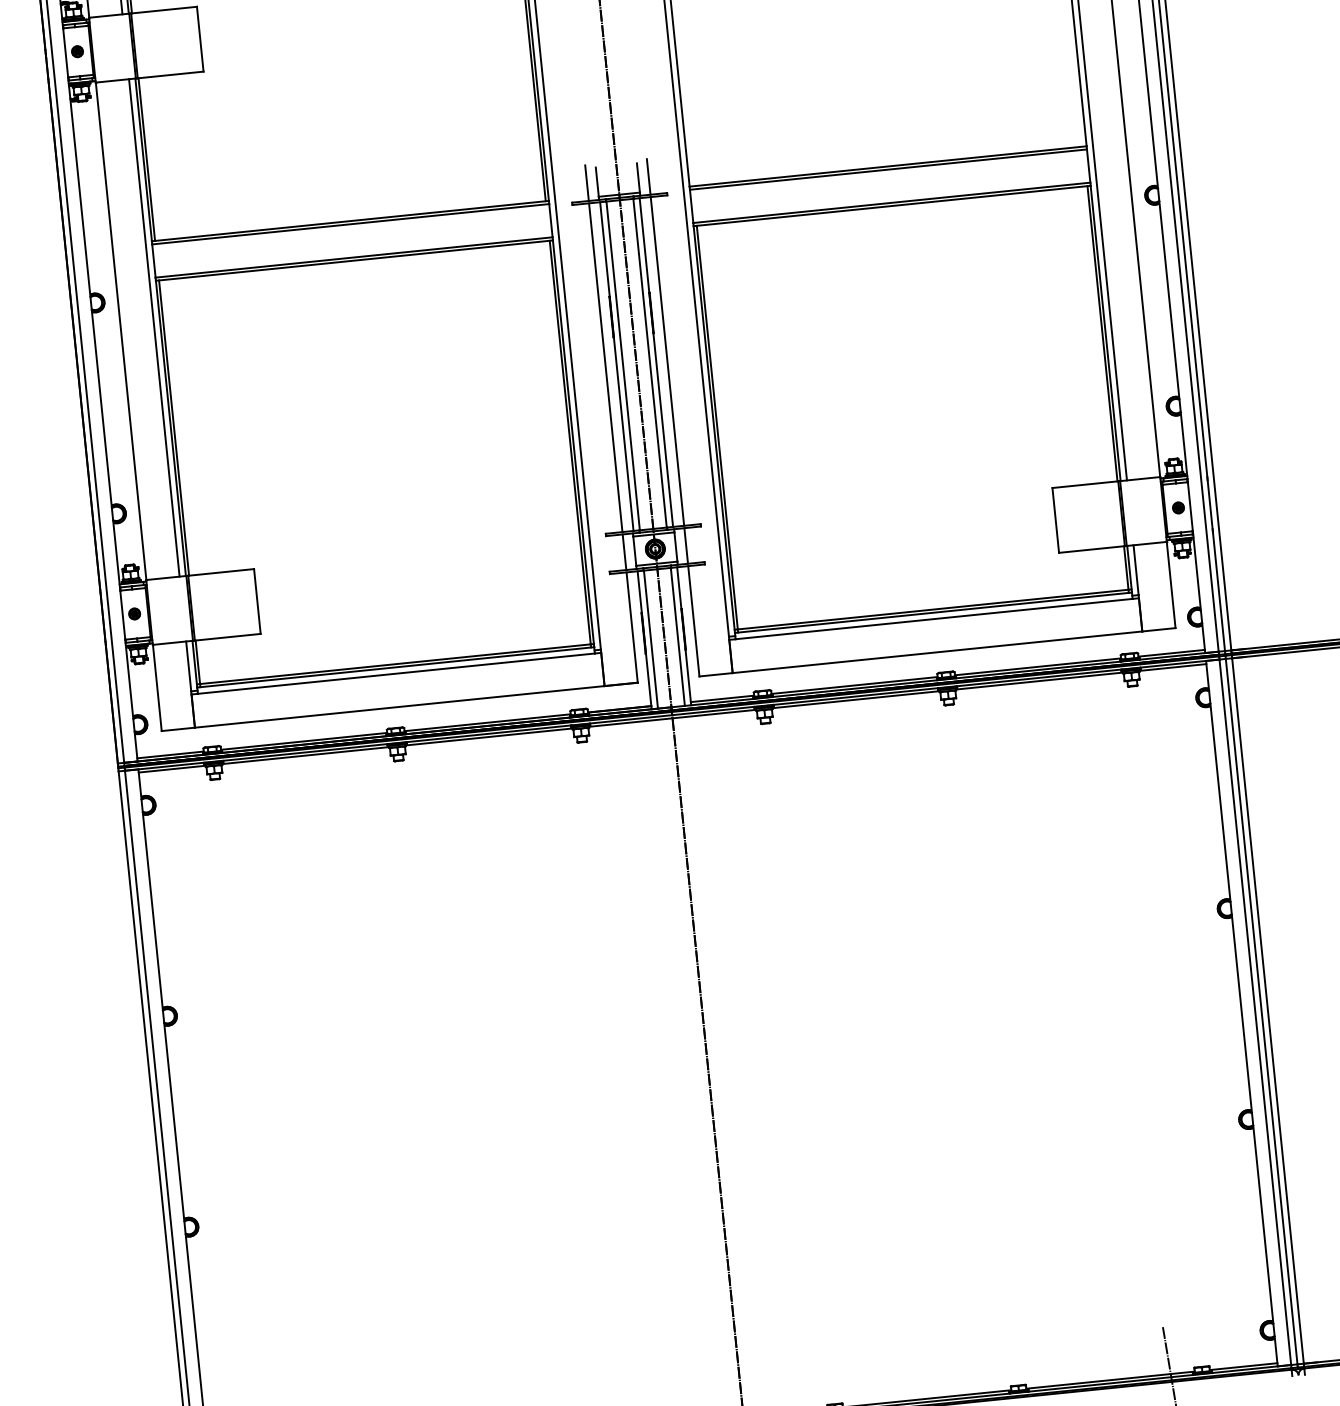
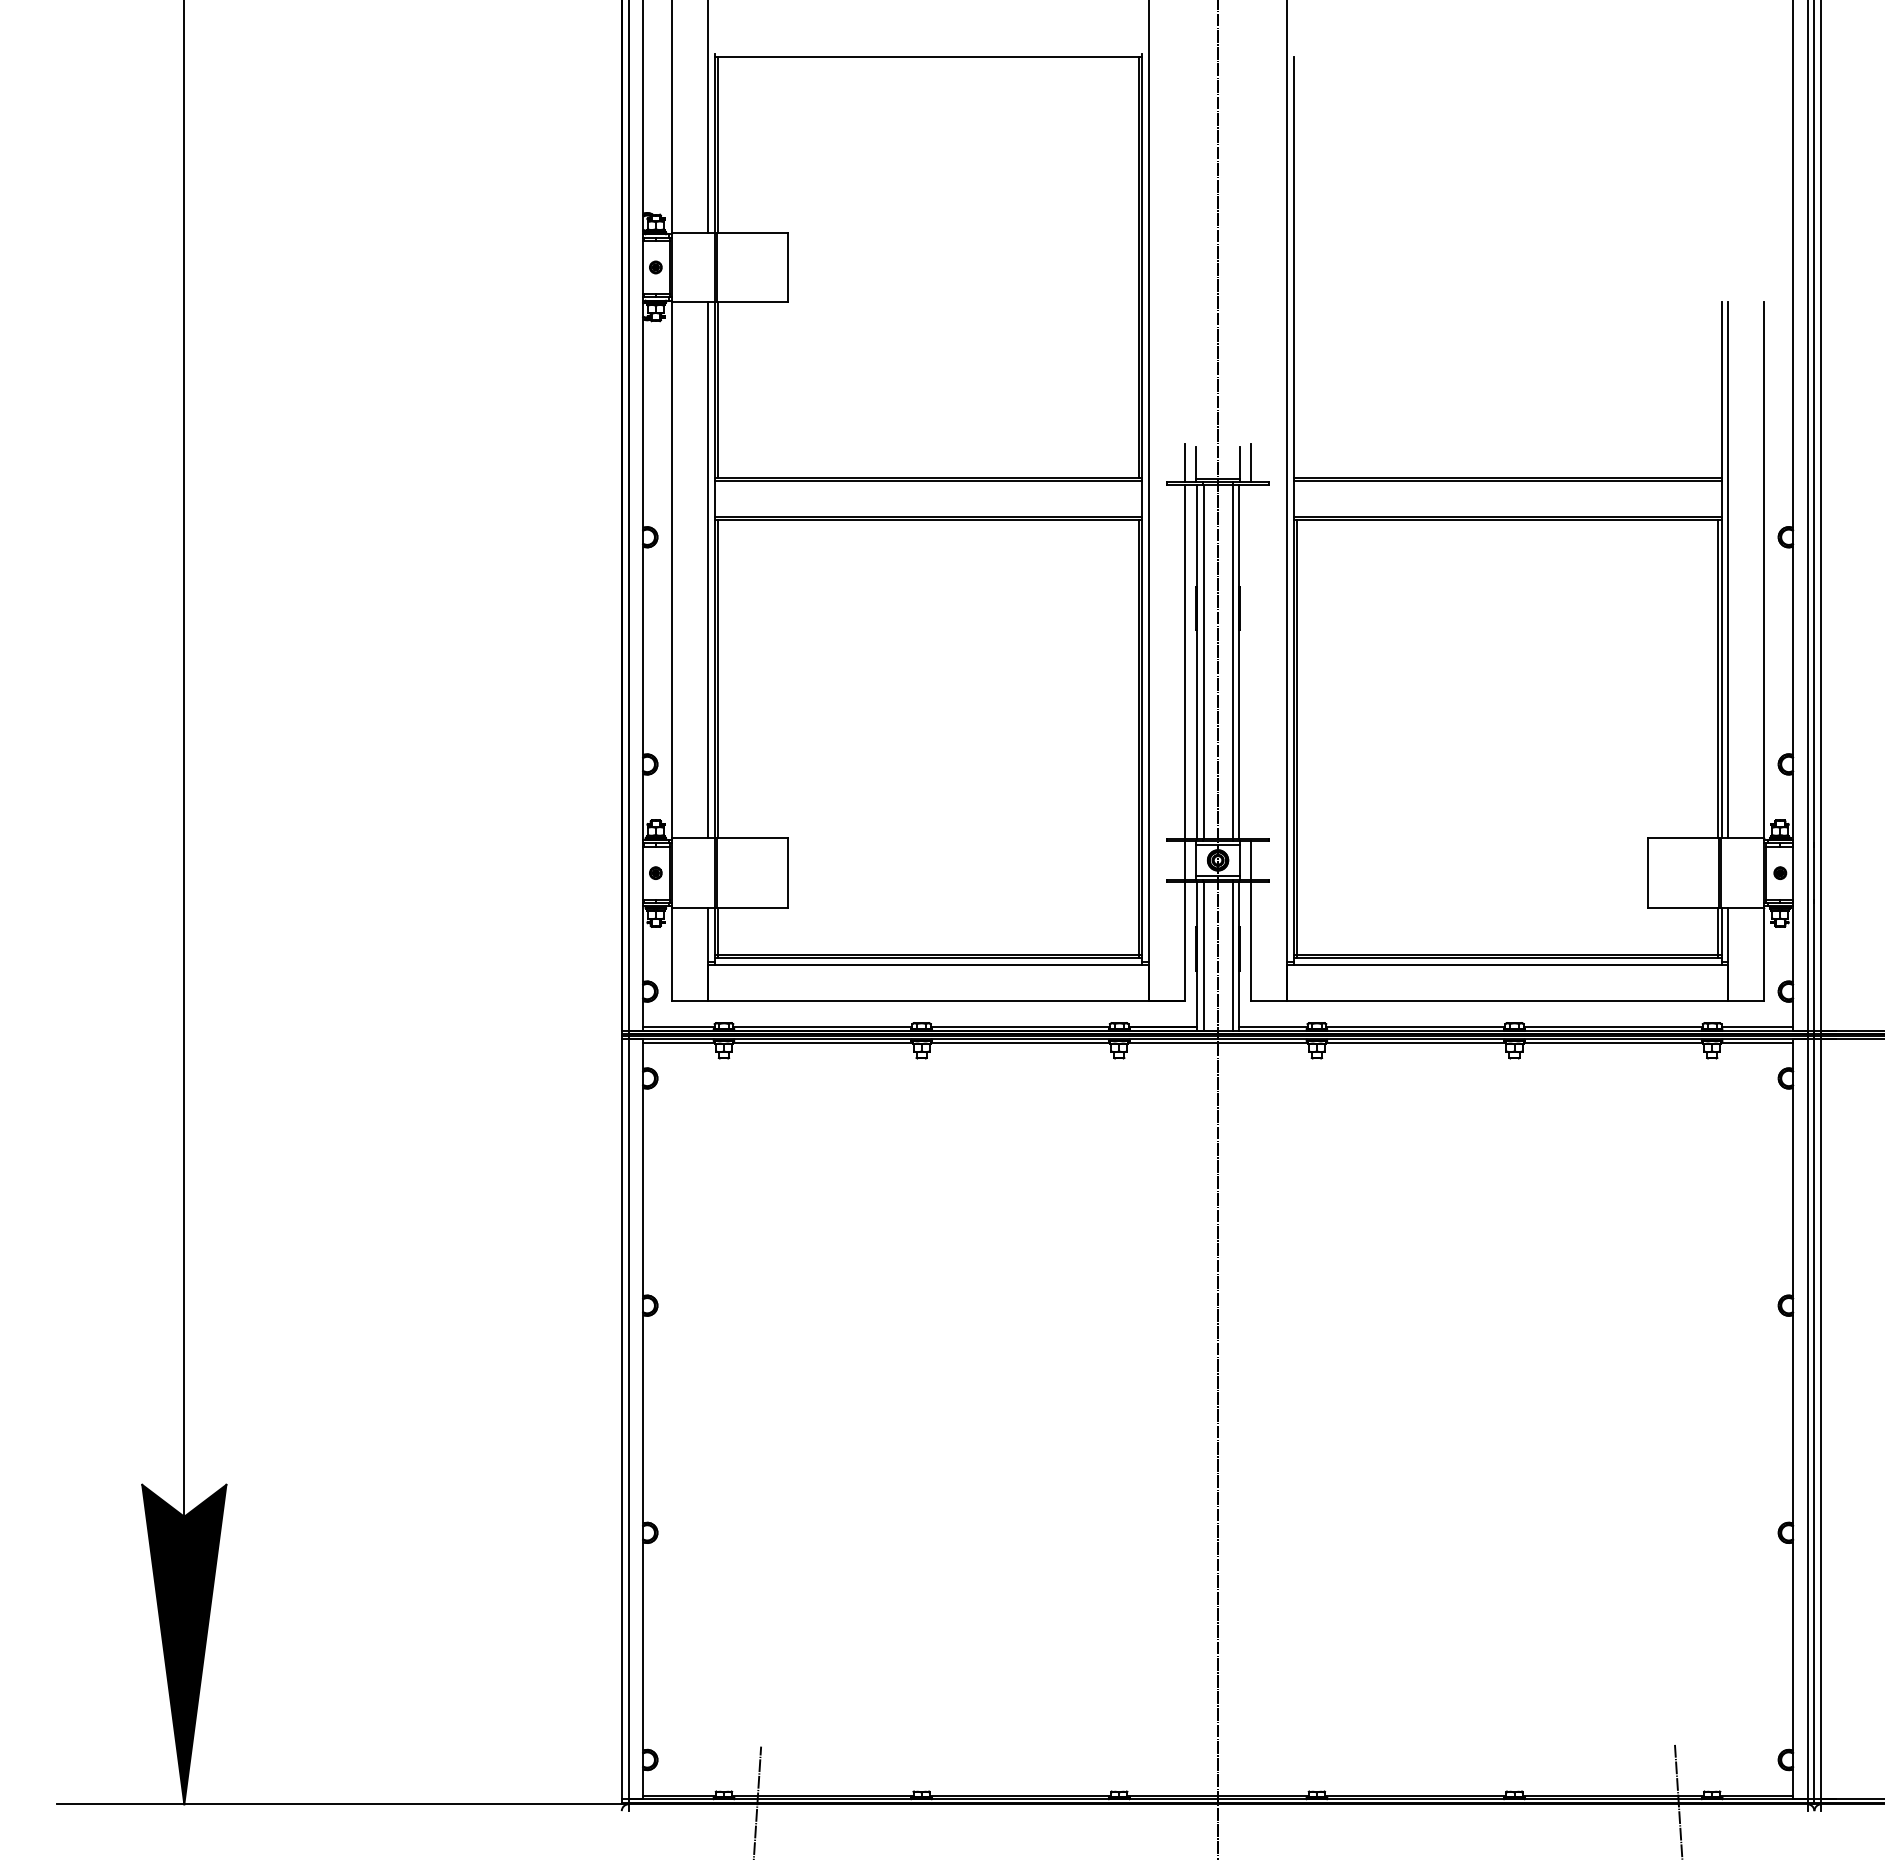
line: (667, 361) -> (1251, 661), removed

